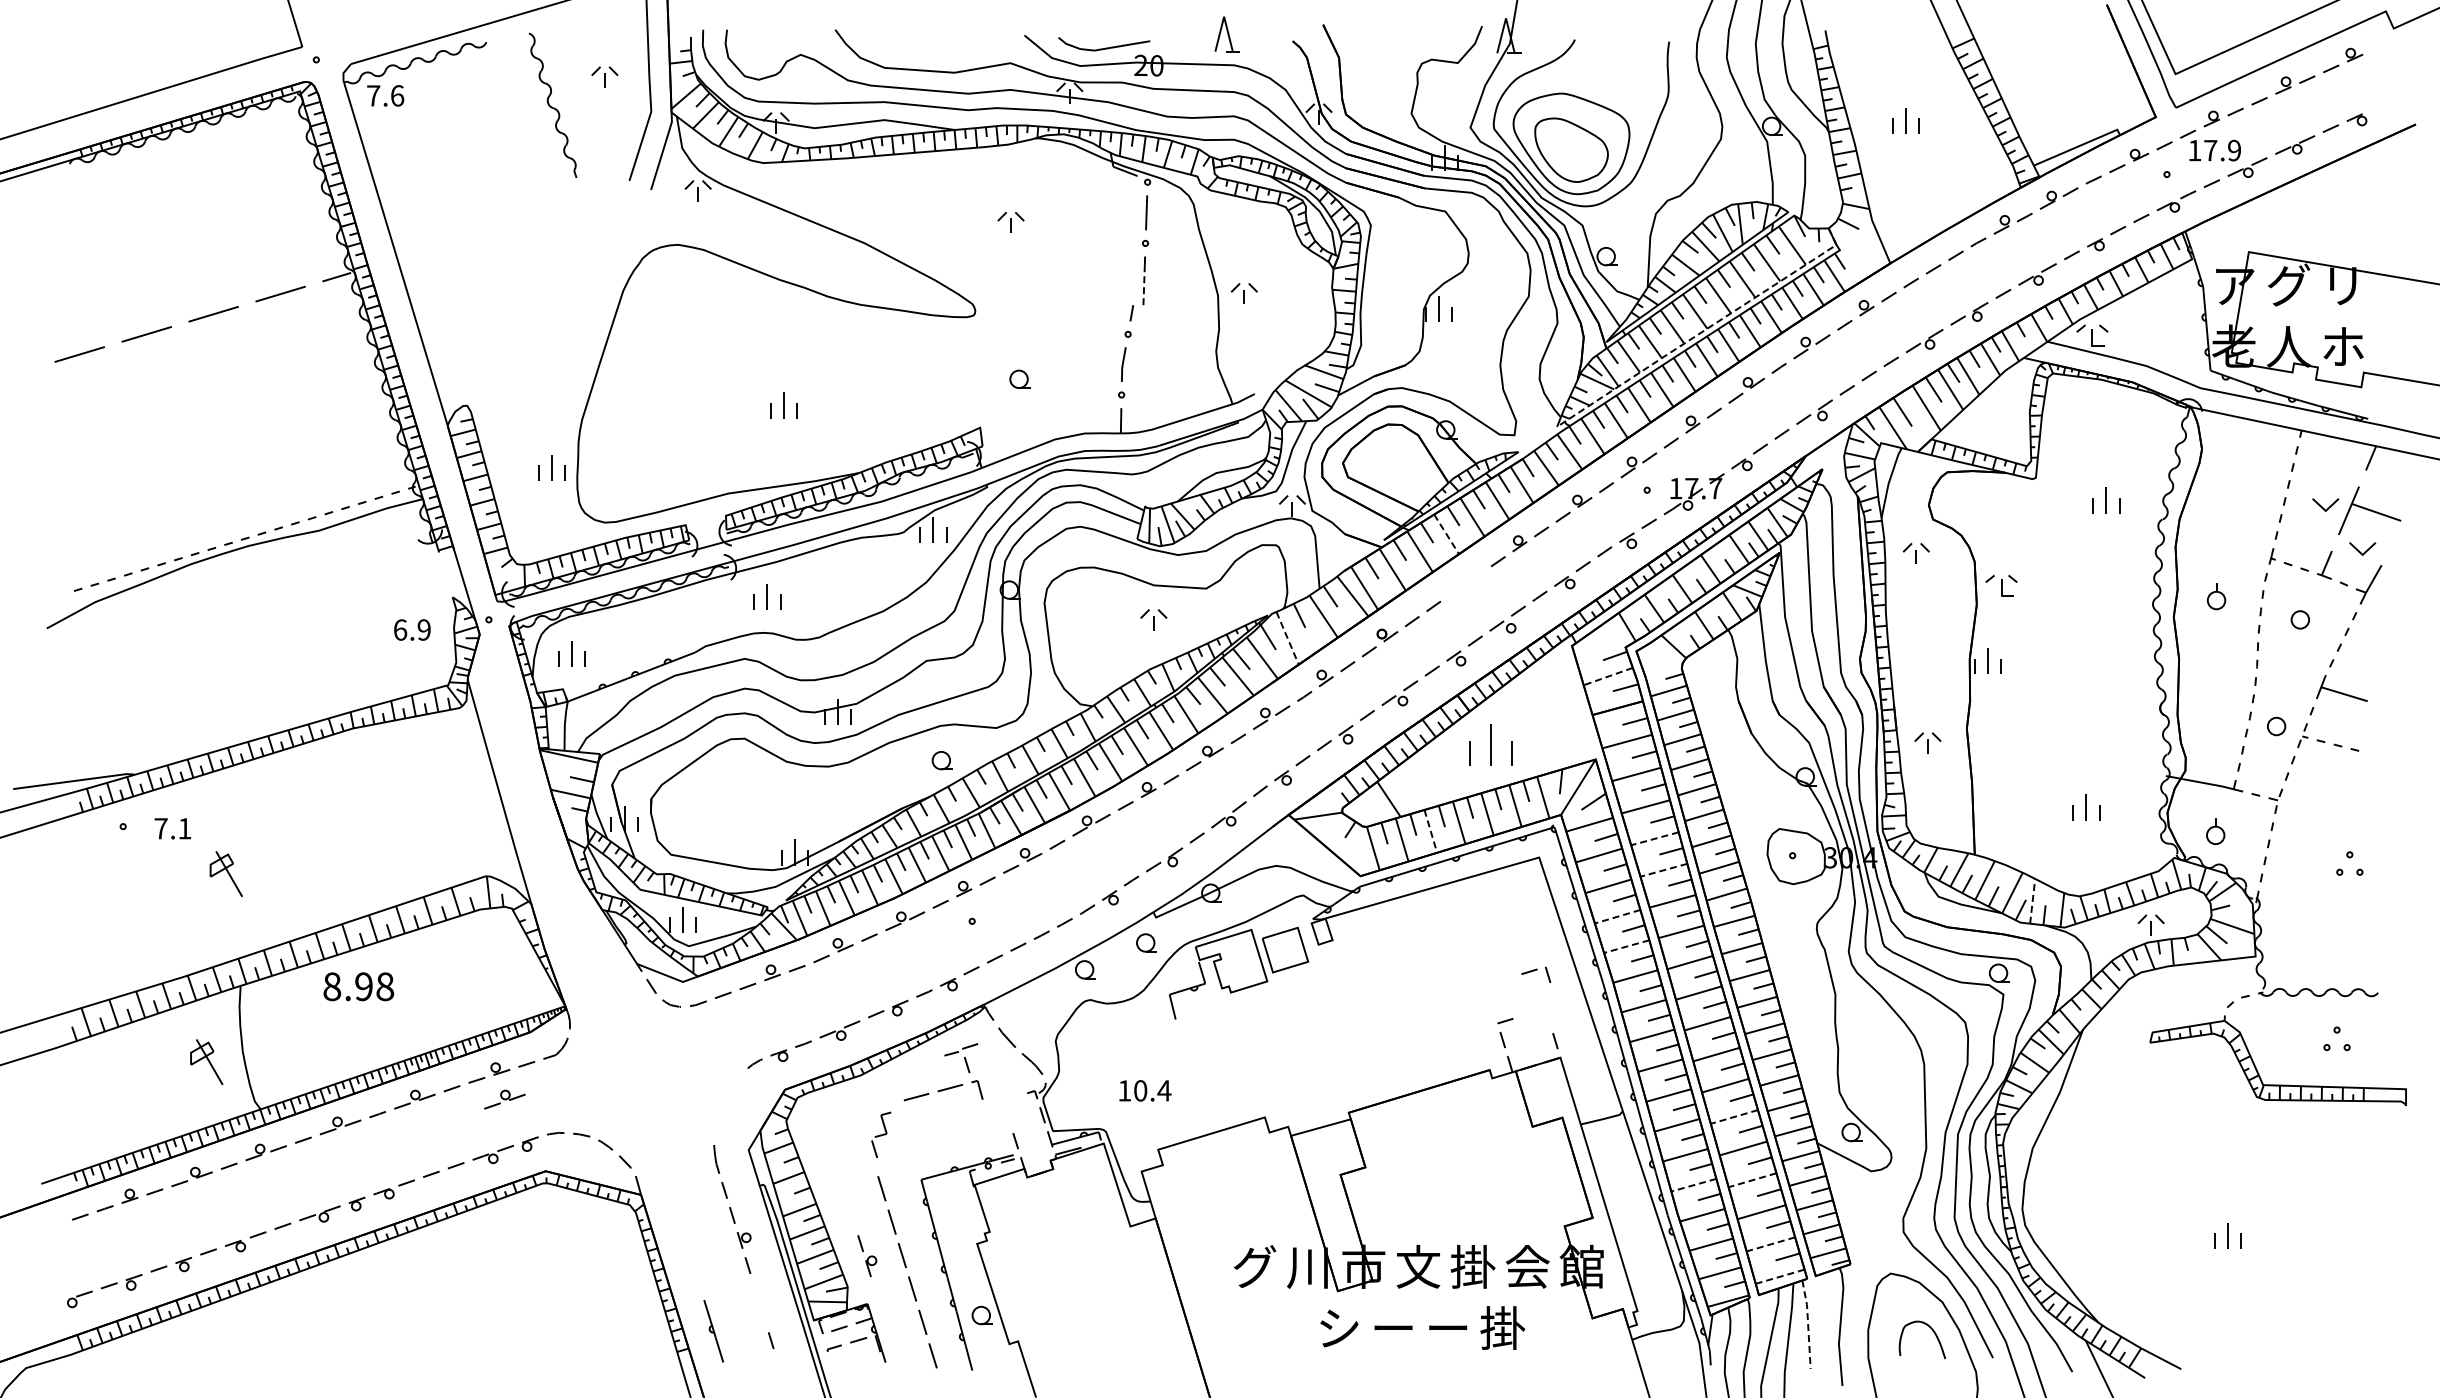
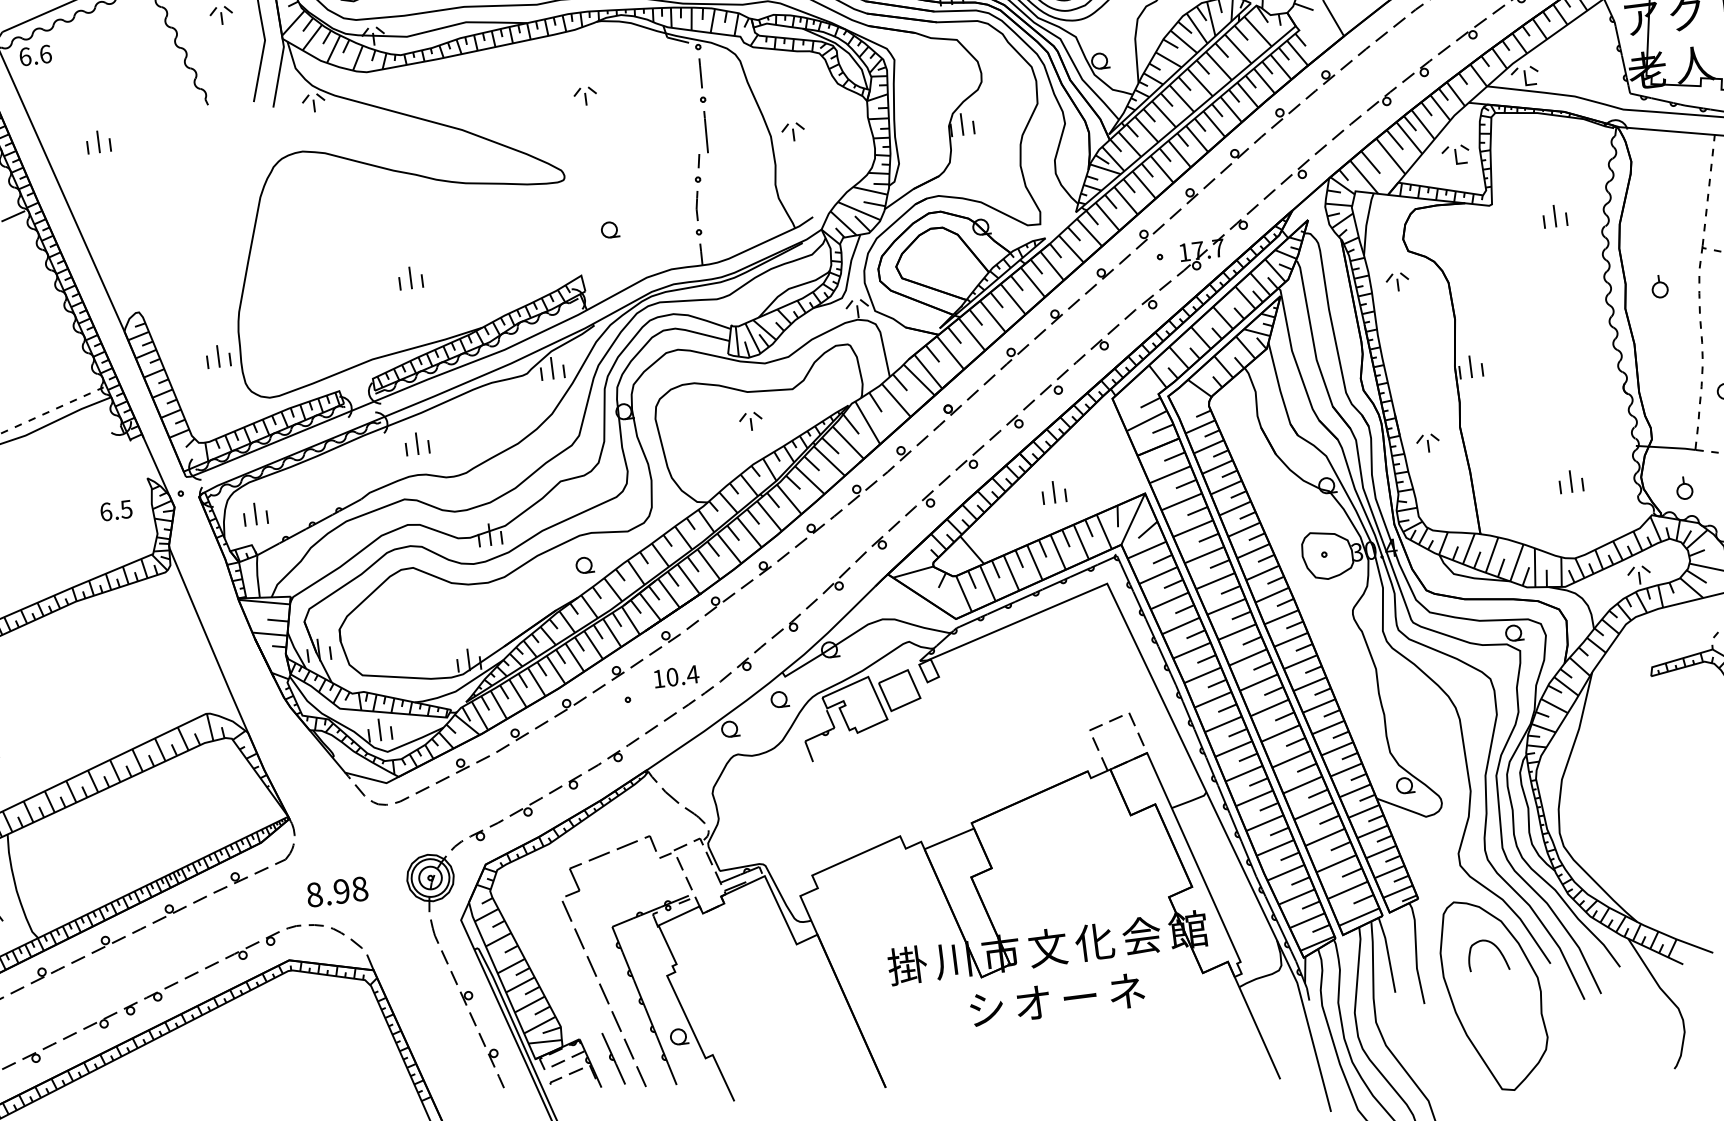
text: (373, 95) -> (25, 56), 7.6 -> 6.6
part: (445, 203) -> (98, 141), added
line: (1144, 285) -> (706, 135), dashed -> solid
line: (1704, 330) -> (1191, 113), dashed -> solid
line: (1446, 534) -> (992, 316), dashed -> solid
part: (1465, 583) -> (1014, 356), added
part: (2001, 585) -> (1455, 154), moved
text: (423, 629) -> (125, 509), 6.9 -> 6.5
line: (1287, 638) -> (867, 423), dashed -> solid
line: (1607, 676) -> (1146, 421), dashed -> solid
part: (1491, 744) -> (1054, 491), size x0.62
line: (1430, 831) -> (1011, 573), dashed -> solid
line: (1654, 838) -> (1204, 554), dashed -> solid
line: (1663, 870) -> (1215, 581), dashed -> solid
line: (2032, 901) -> (1534, 567), dashed -> solid
line: (1617, 916) -> (1180, 625), dashed -> solid
line: (1626, 946) -> (1191, 650), dashed -> solid
part: (1536, 974) -> (1122, 720), moved
text: (358, 986) -> (337, 891), moved
part: (961, 1058) -> (674, 858), moved
text: (1145, 1090) -> (676, 676), moved
part: (504, 1099) -> (246, 903), removed
part: (719, 1102) -> (430, 882), added
line: (1734, 1116) -> (1302, 784), dashed -> solid
part: (881, 1134) -> (573, 892), size x1.43
line: (1752, 1180) -> (1325, 837), dashed -> solid
line: (1693, 1185) -> (1275, 848), dashed -> solid
line: (1770, 1244) -> (1347, 890), dashed -> solid
part: (867, 1256) -> (489, 1050), moved
text: (1254, 1266) -> (907, 965), グ -> 掛
text: (1472, 1266) -> (1094, 941), 掛 -> 化
line: (1779, 1276) -> (1358, 916), dashed -> solid
line: (1808, 1324) -> (1388, 954), dashed -> solid
text: (1393, 1327) -> (1033, 1002), ー -> オ
text: (1502, 1327) -> (1126, 990), 掛 -> ネ
part: (713, 1331) -> (613, 1058), moved

